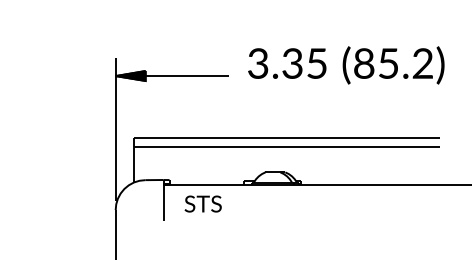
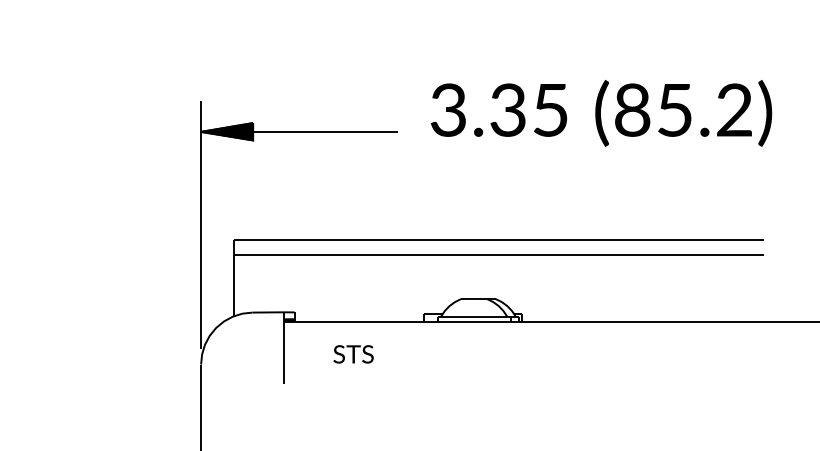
part: (203, 204) -> (353, 354), size x0.62

